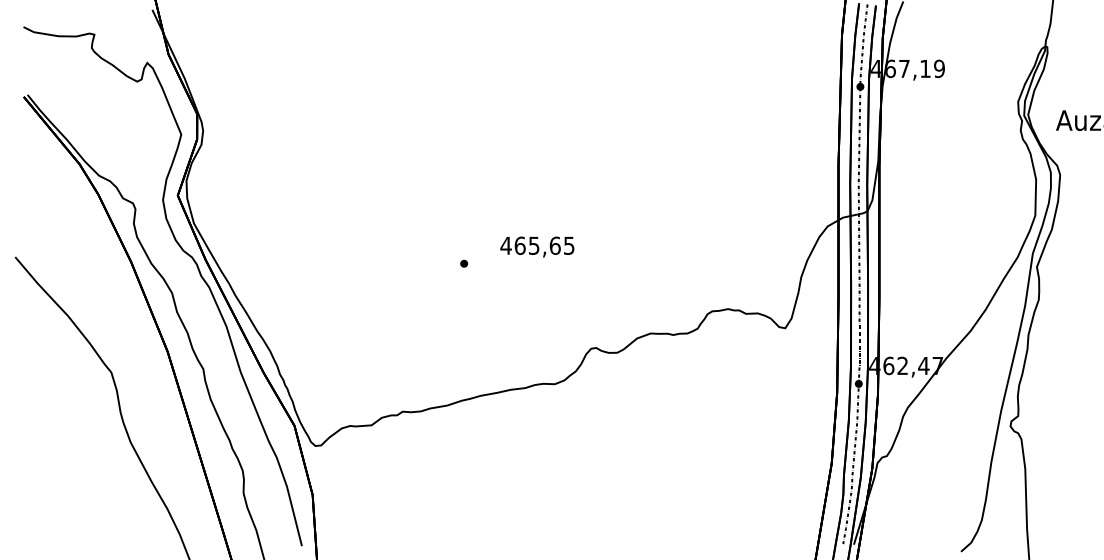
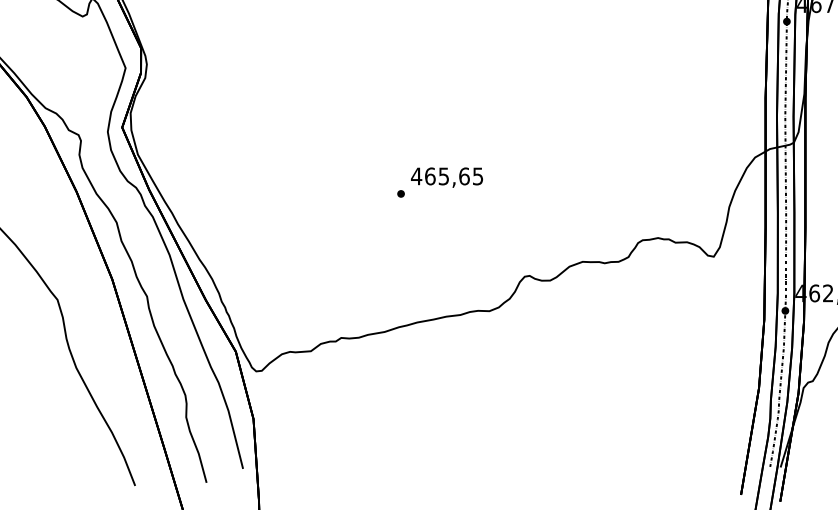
text: (537, 246) -> (447, 177), moved

